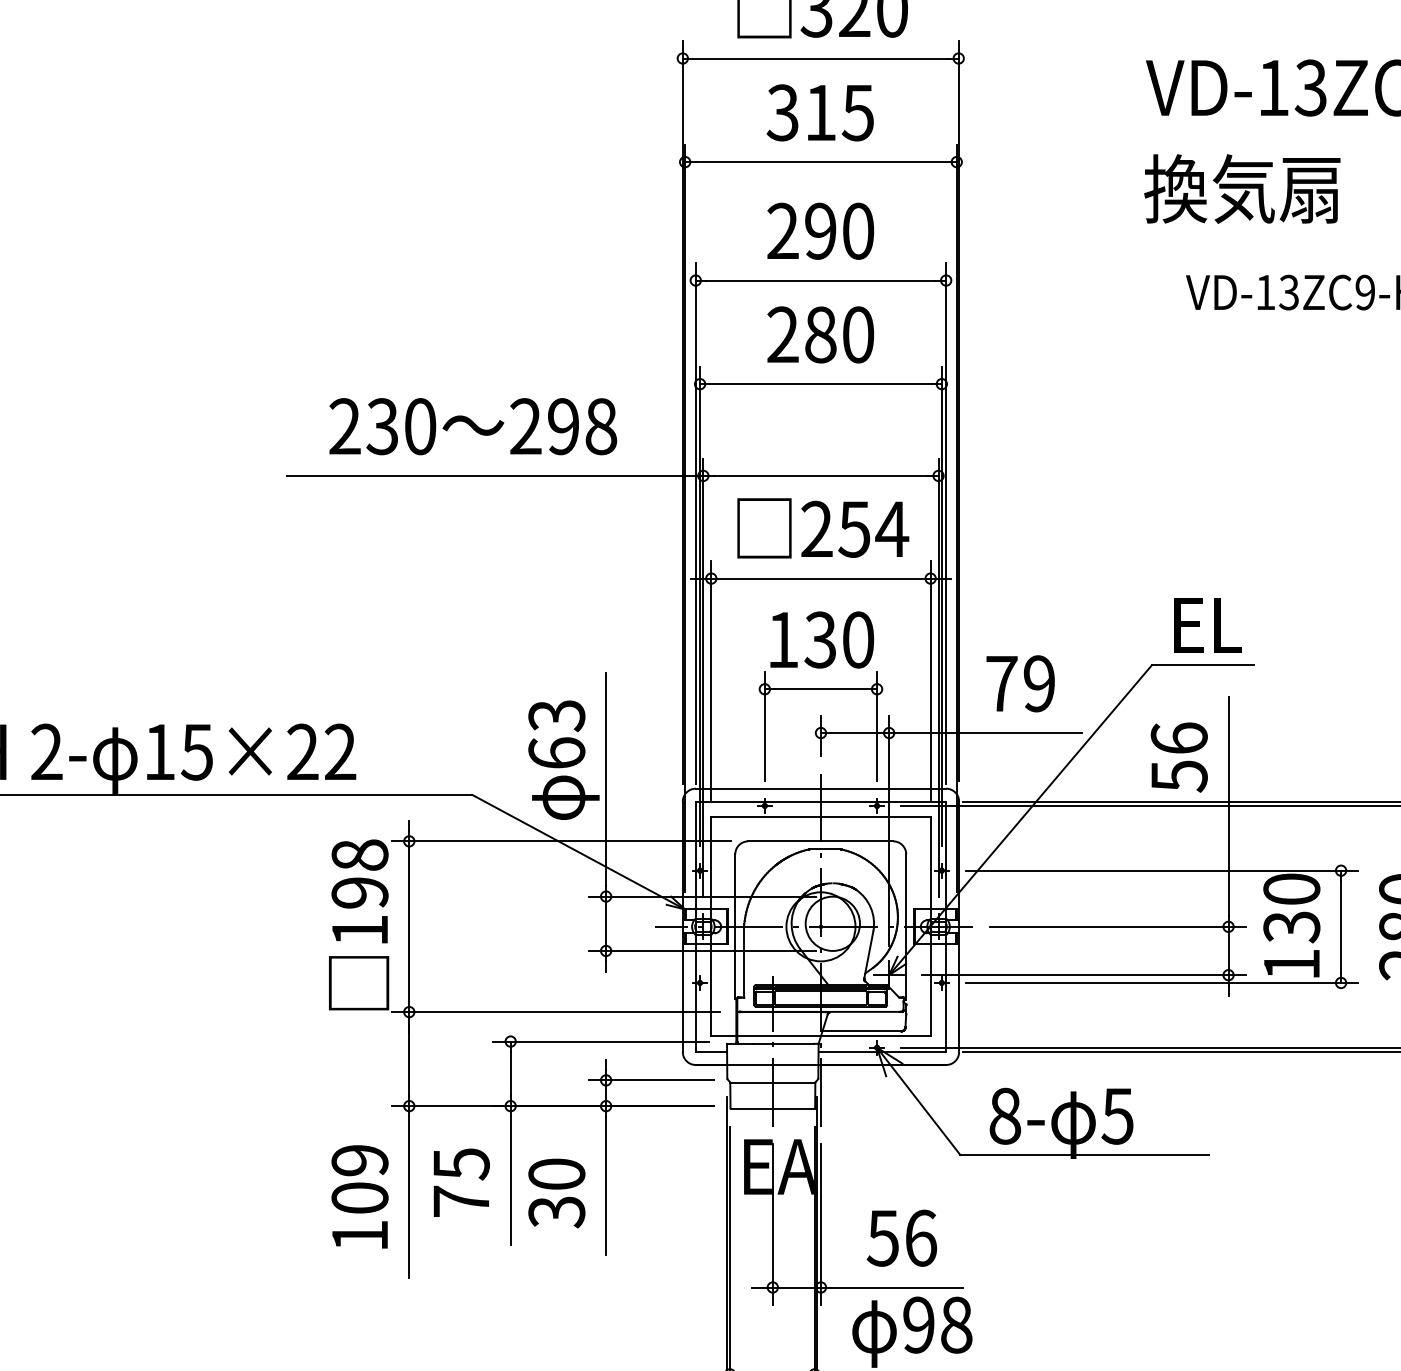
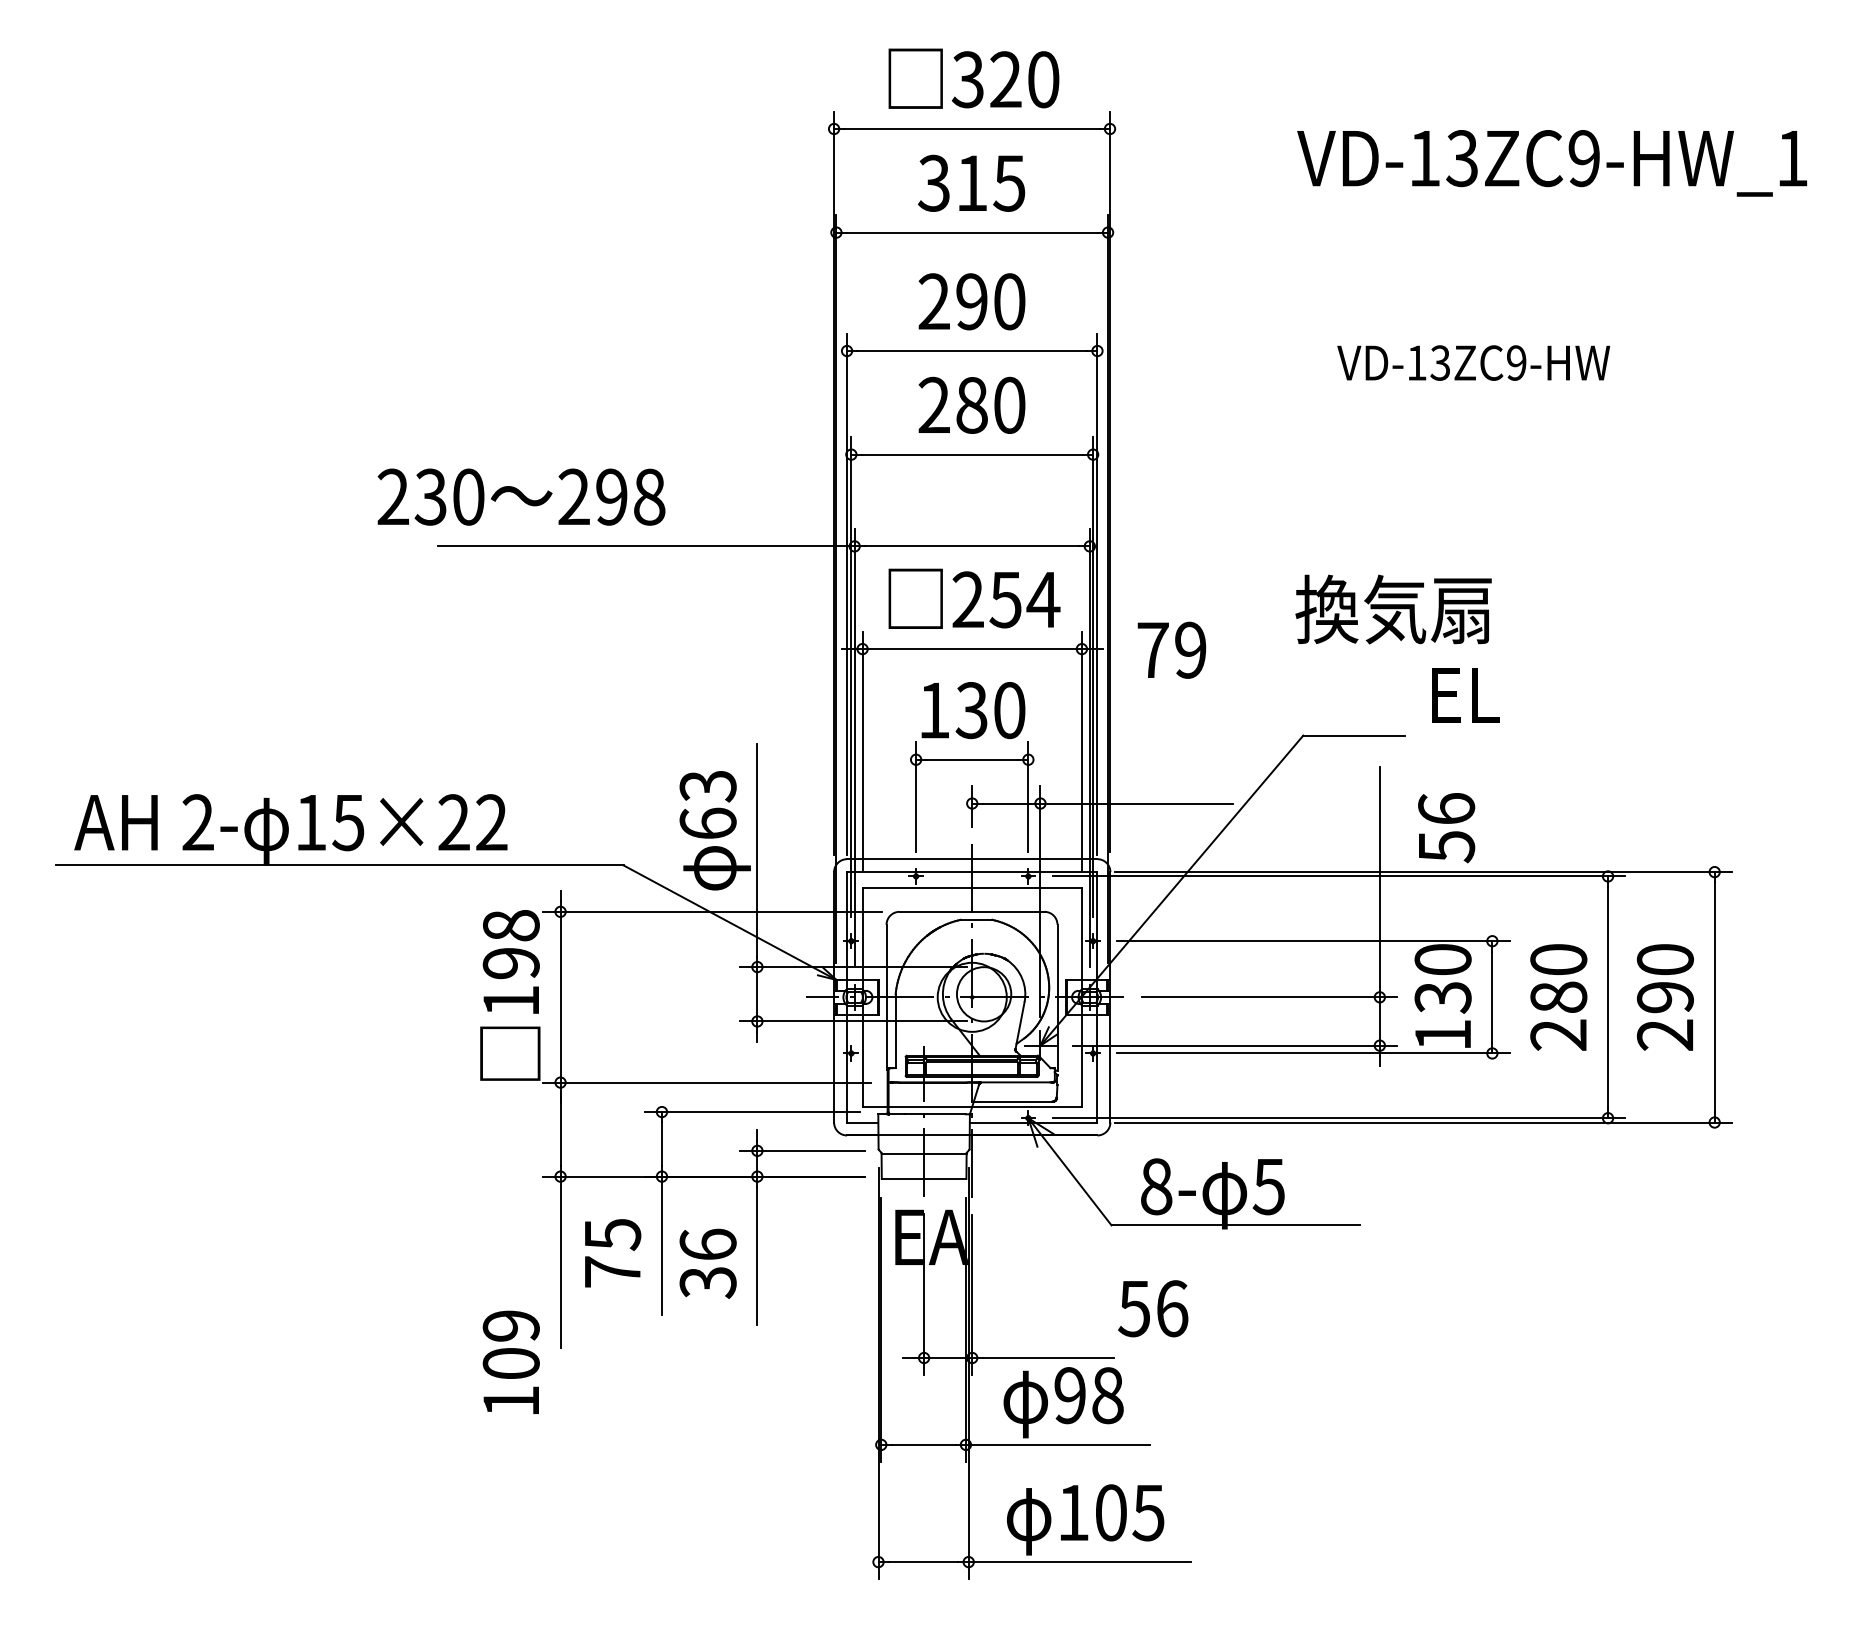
text: (1242, 189) -> (1393, 609), moved
text: (473, 426) -> (521, 496), moved
text: (1208, 625) -> (1465, 695), moved
text: (1020, 683) -> (1171, 649), moved
text: (1179, 758) -> (1446, 828), moved
text: (556, 1174) -> (707, 1244), 30 -> 36
text: (359, 1196) -> (510, 1361), moved
text: (902, 1238) -> (1153, 1308), moved

